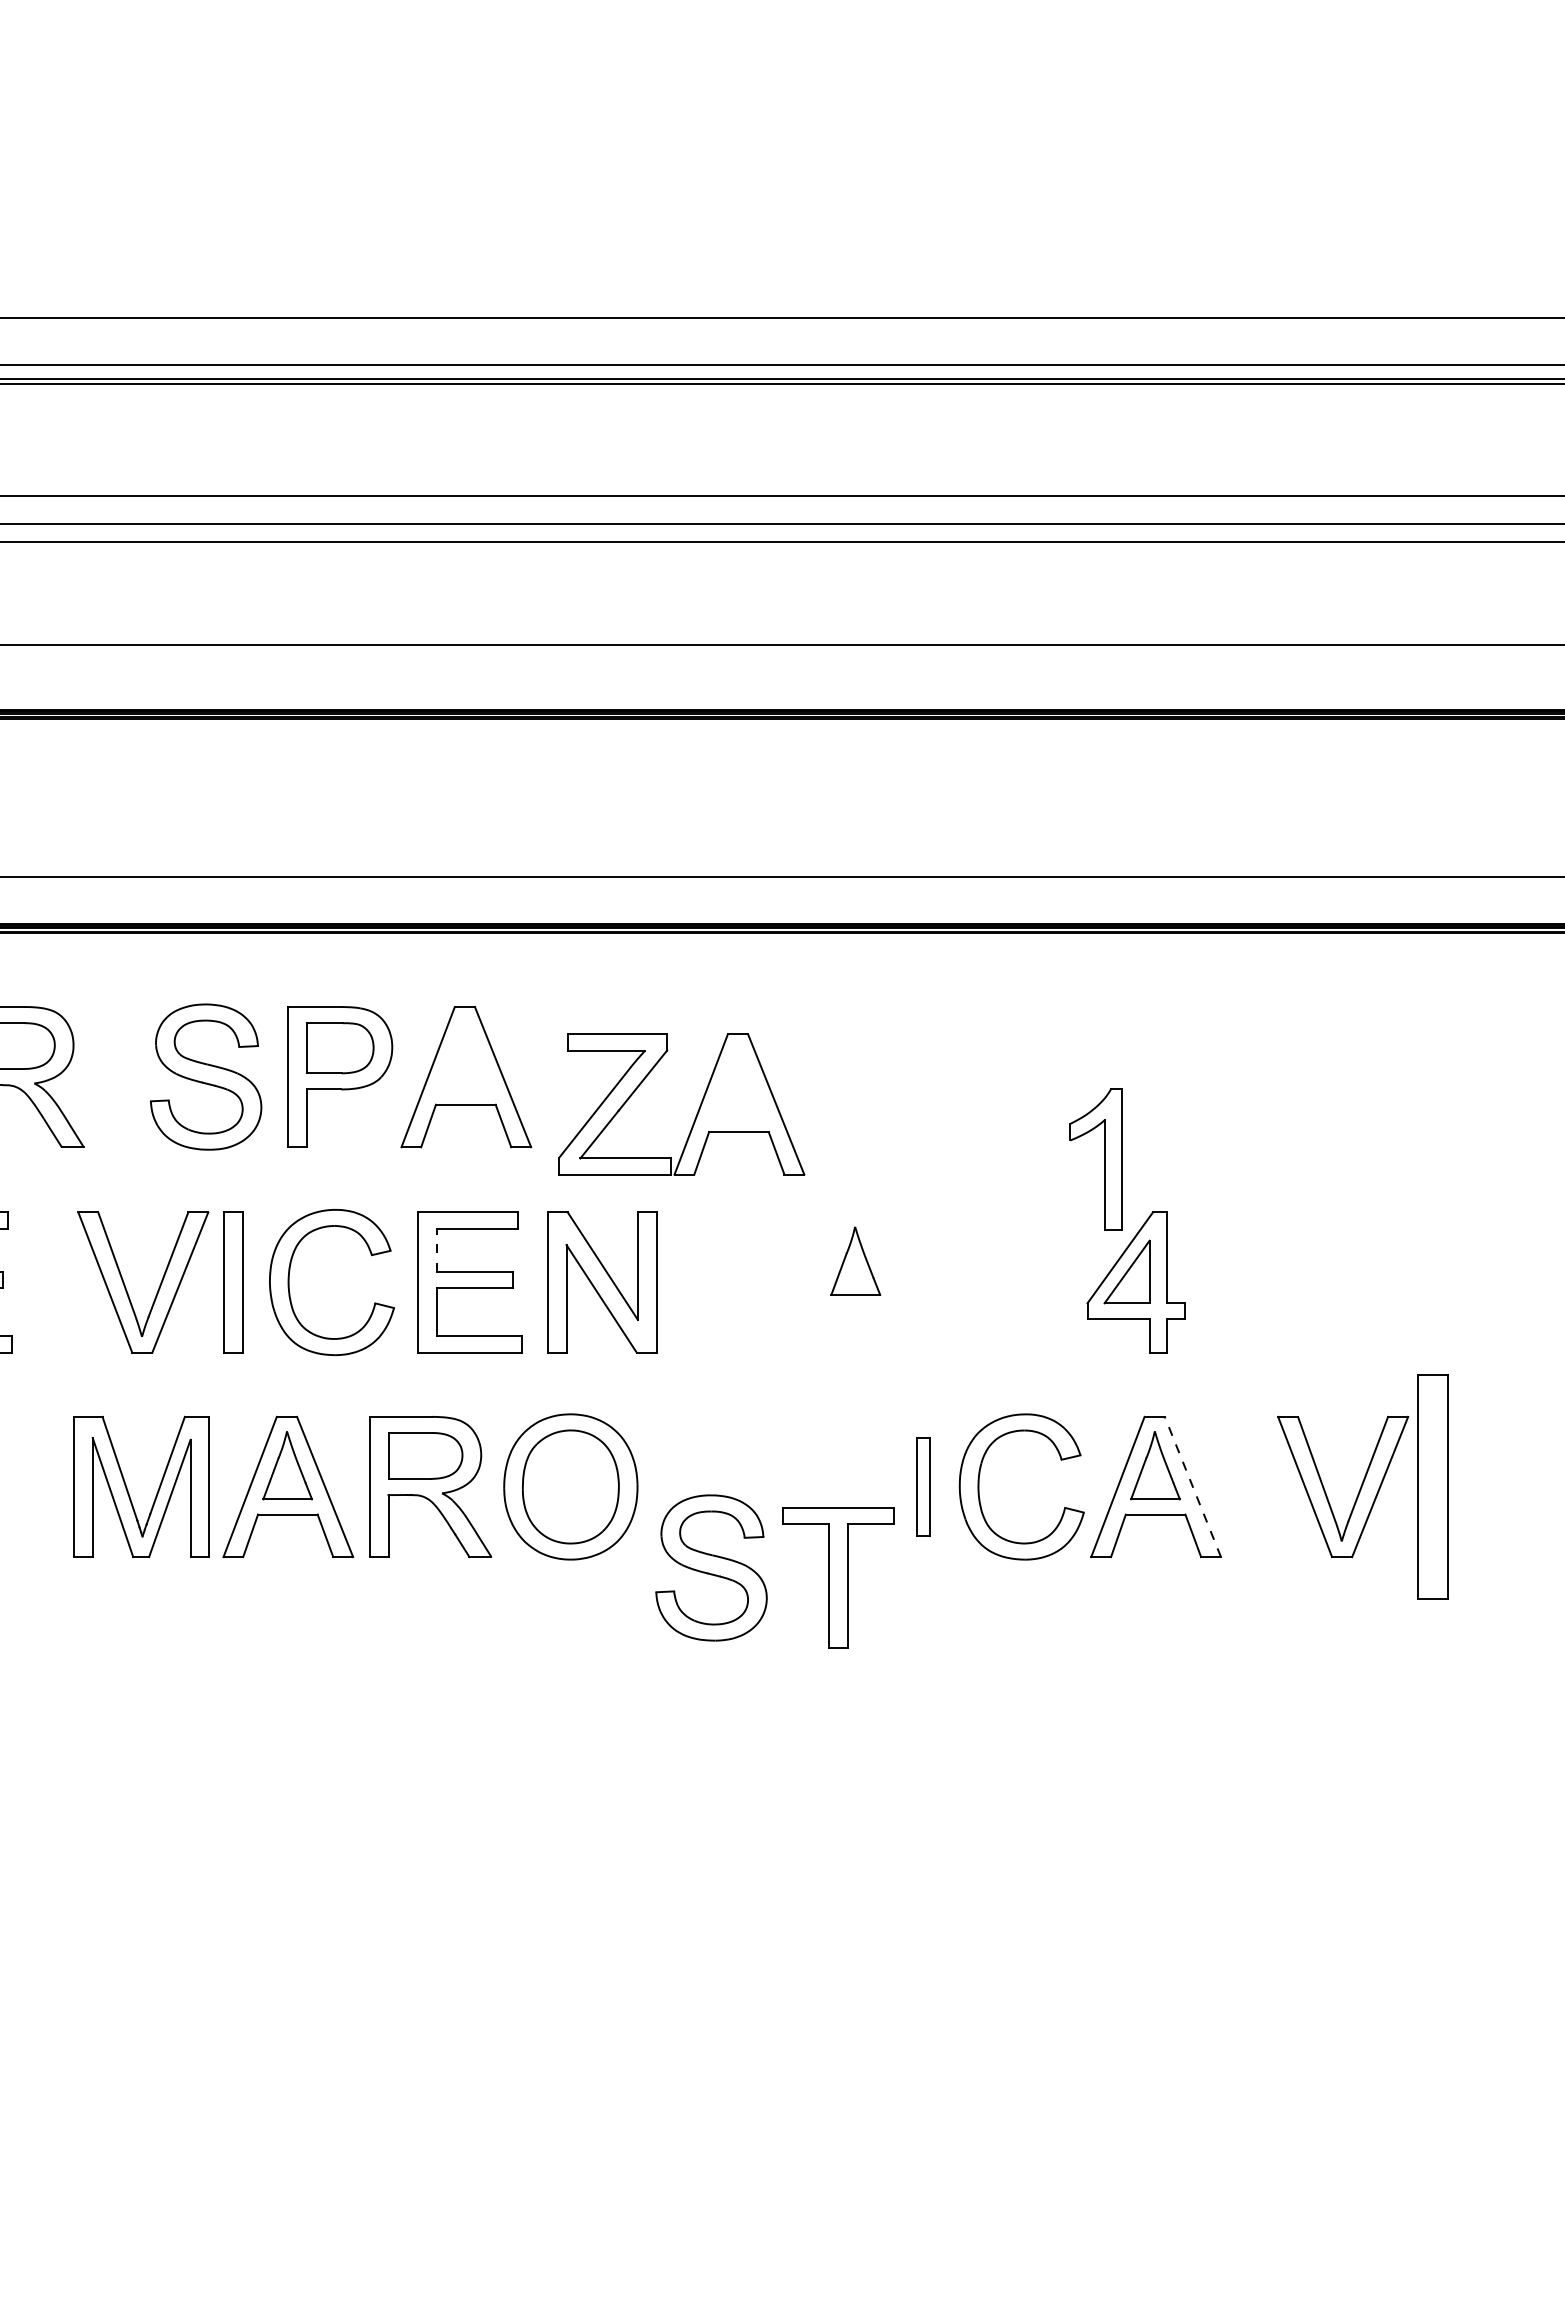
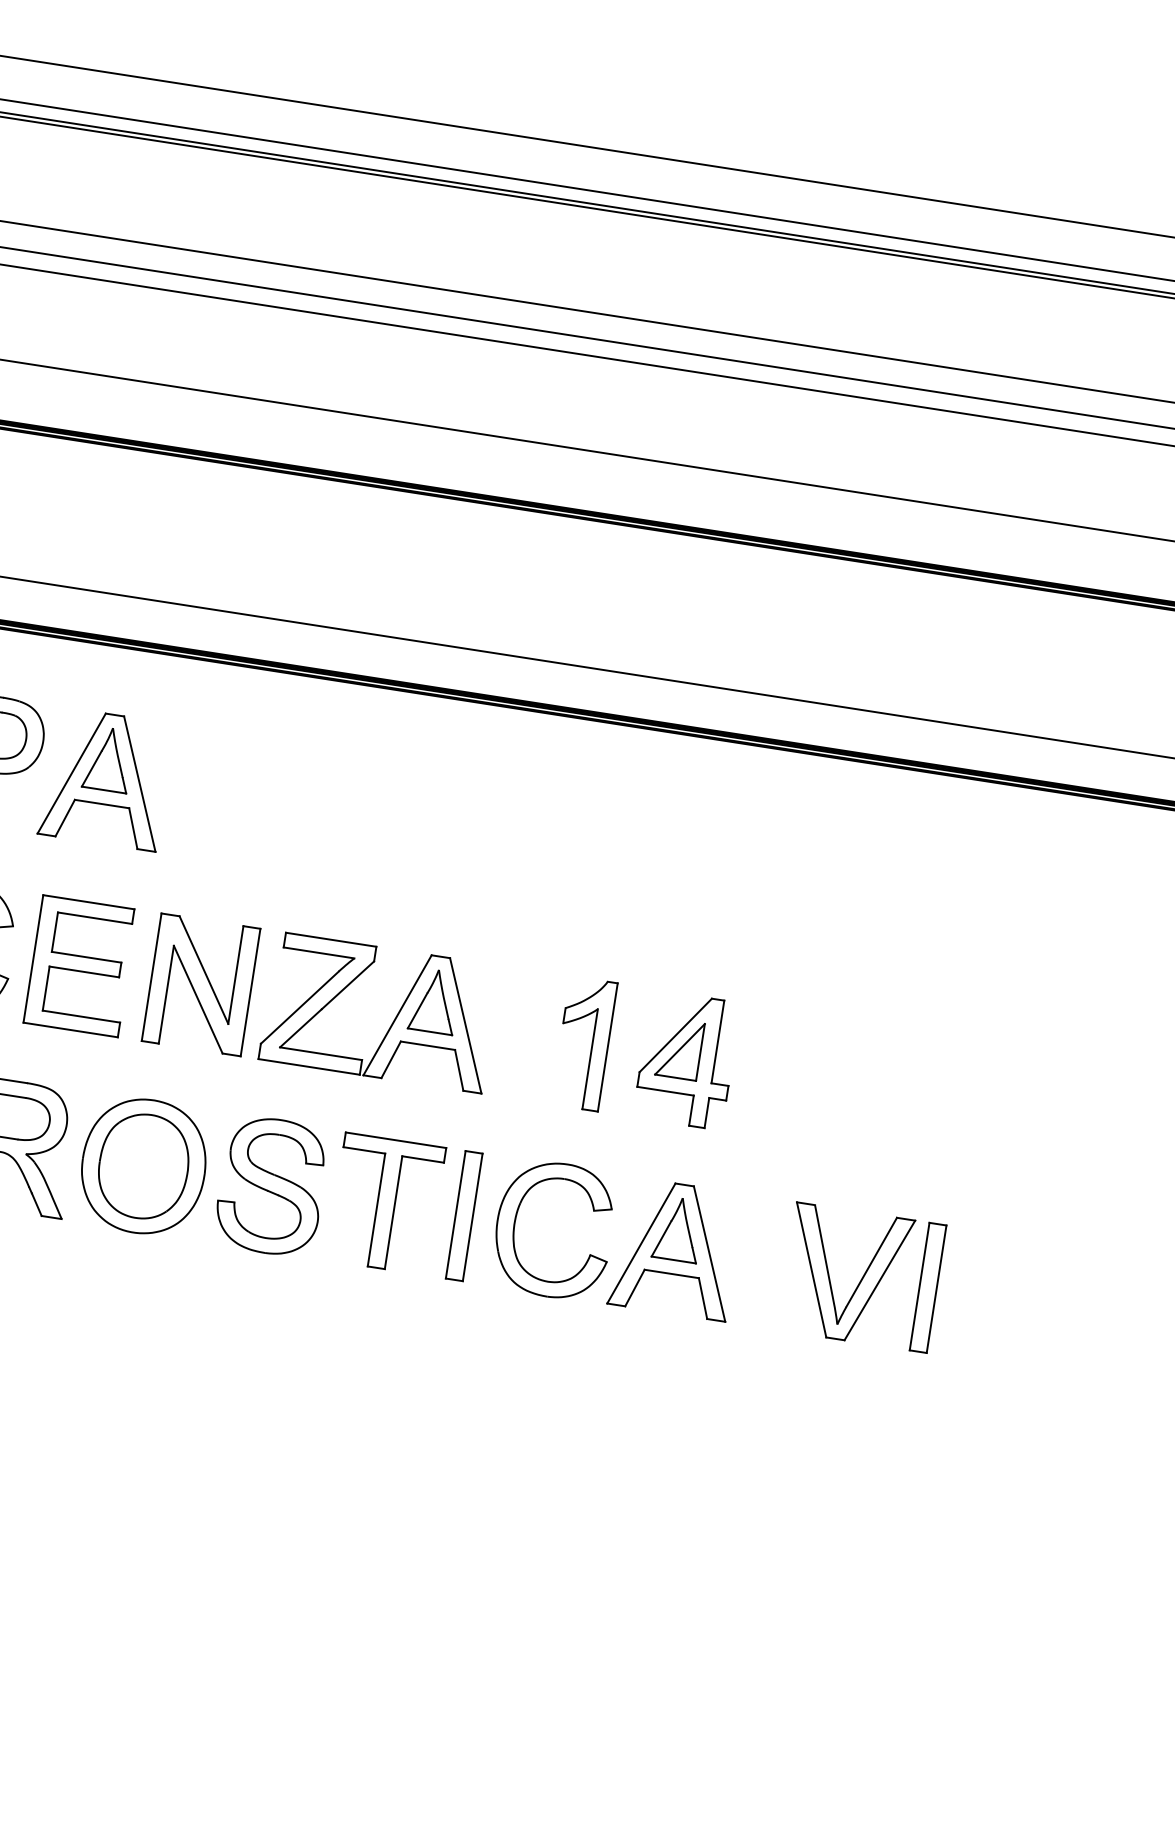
part: (465, 1055) -> (108, 759), added
part: (698, 1108) -> (394, 1018), moved
part: (1104, 1159) -> (591, 1045), moved
line: (436, 1250) -> (54, 932), dashed -> solid
part: (923, 1486) -> (464, 1215), size x1.43
line: (1192, 1486) -> (709, 1253), dashed -> solid
part: (1433, 1486) -> (928, 1287), size x0.62
part: (711, 1567) -> (271, 1185), moved
part: (838, 1577) -> (386, 1203), moved

